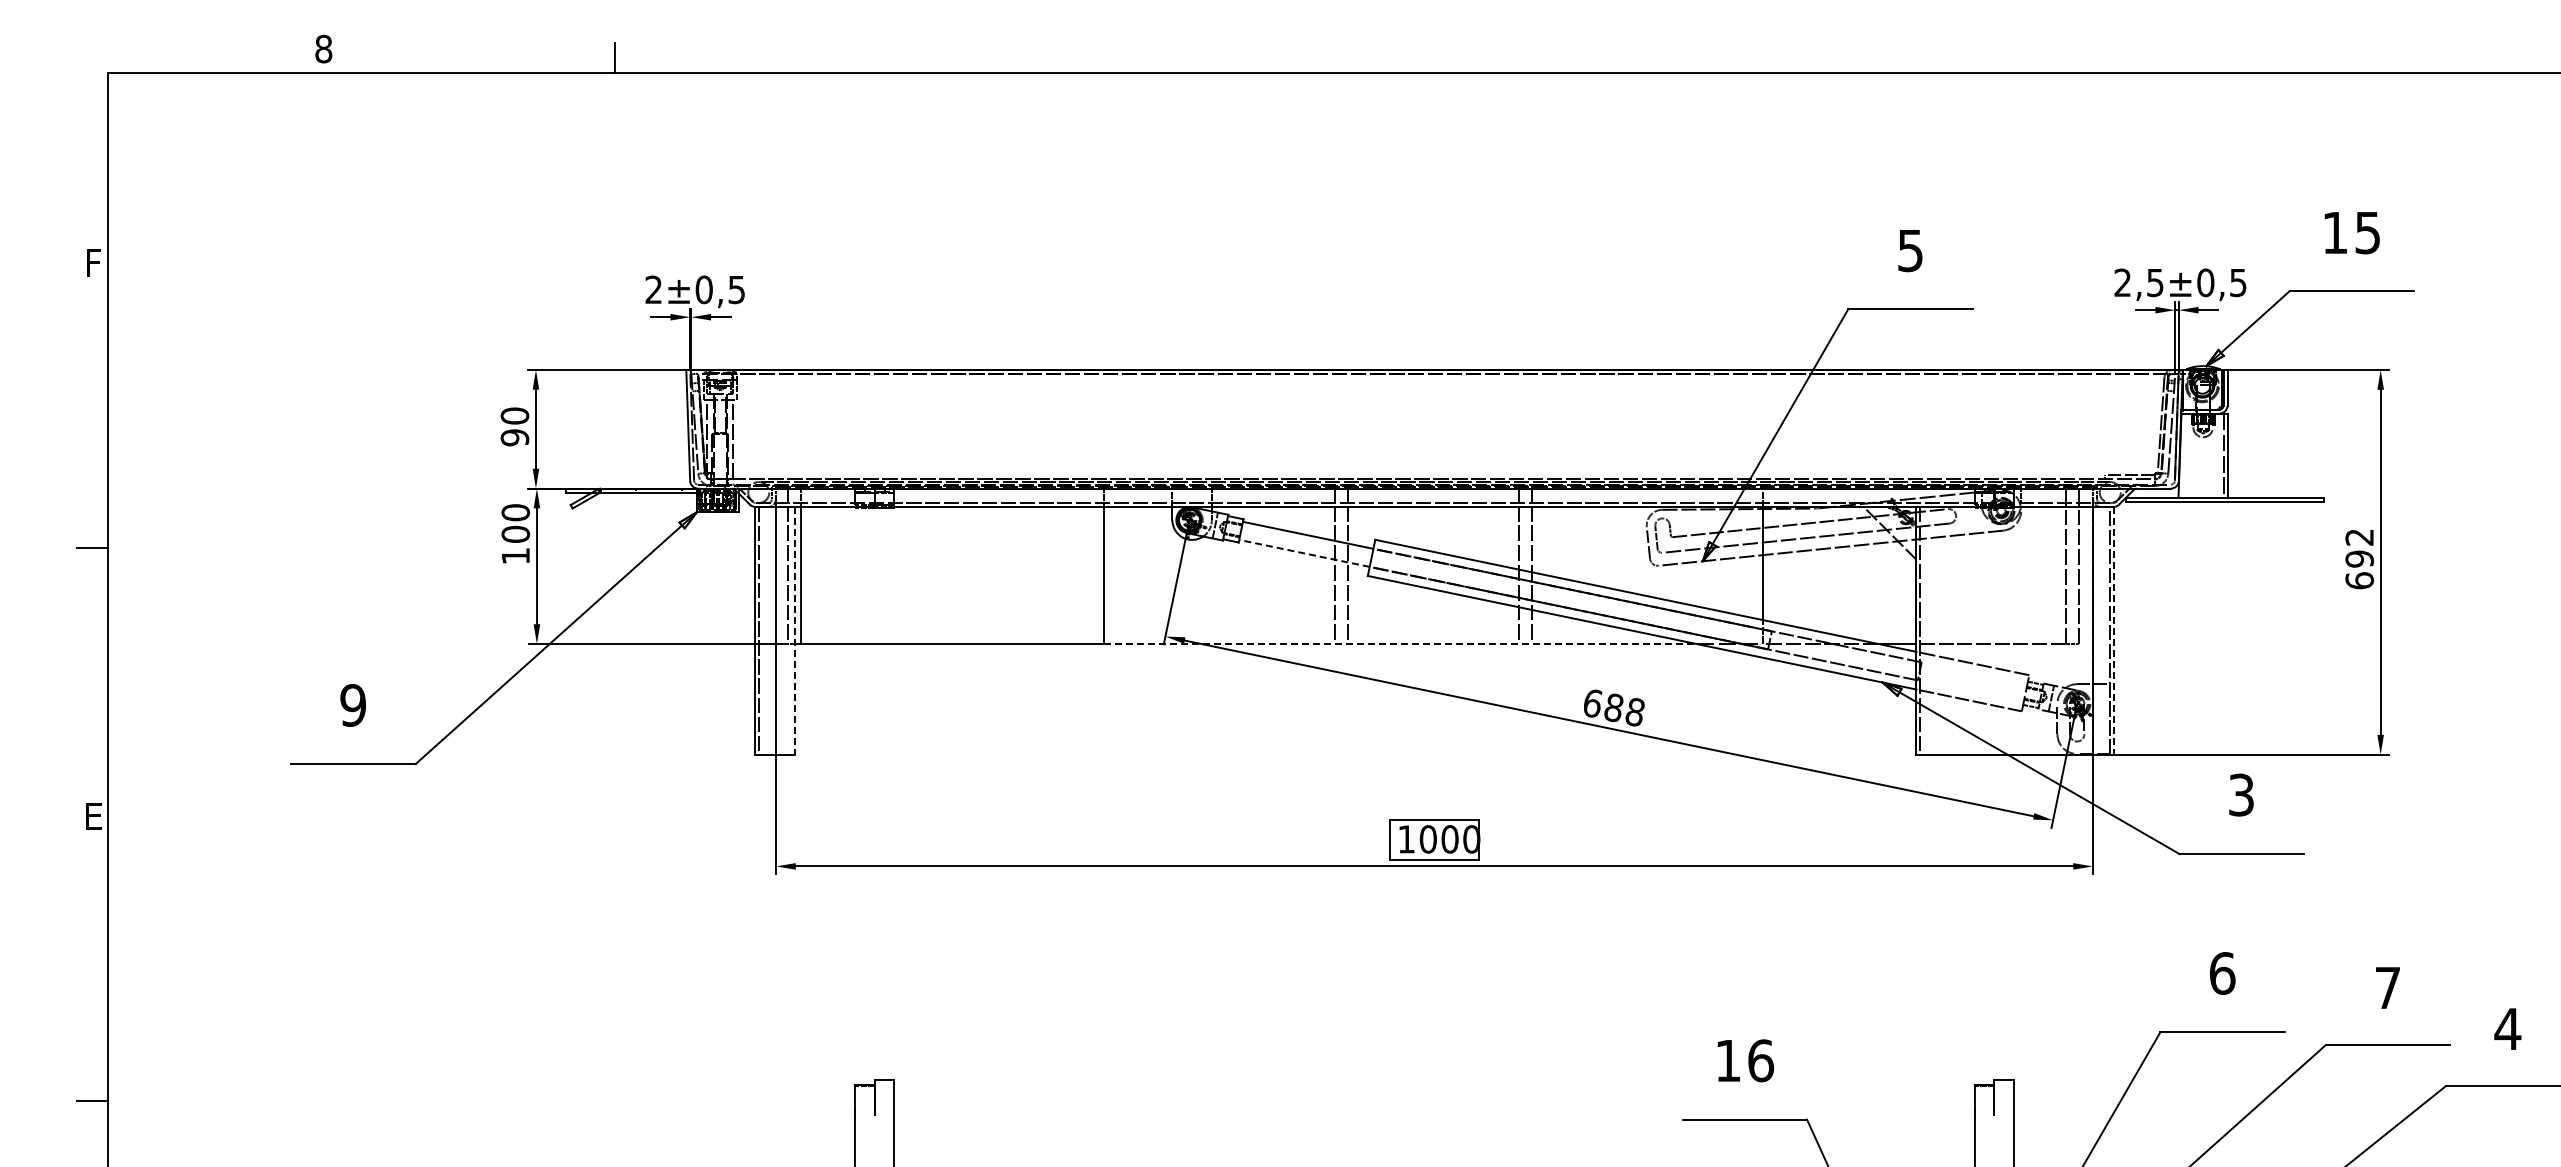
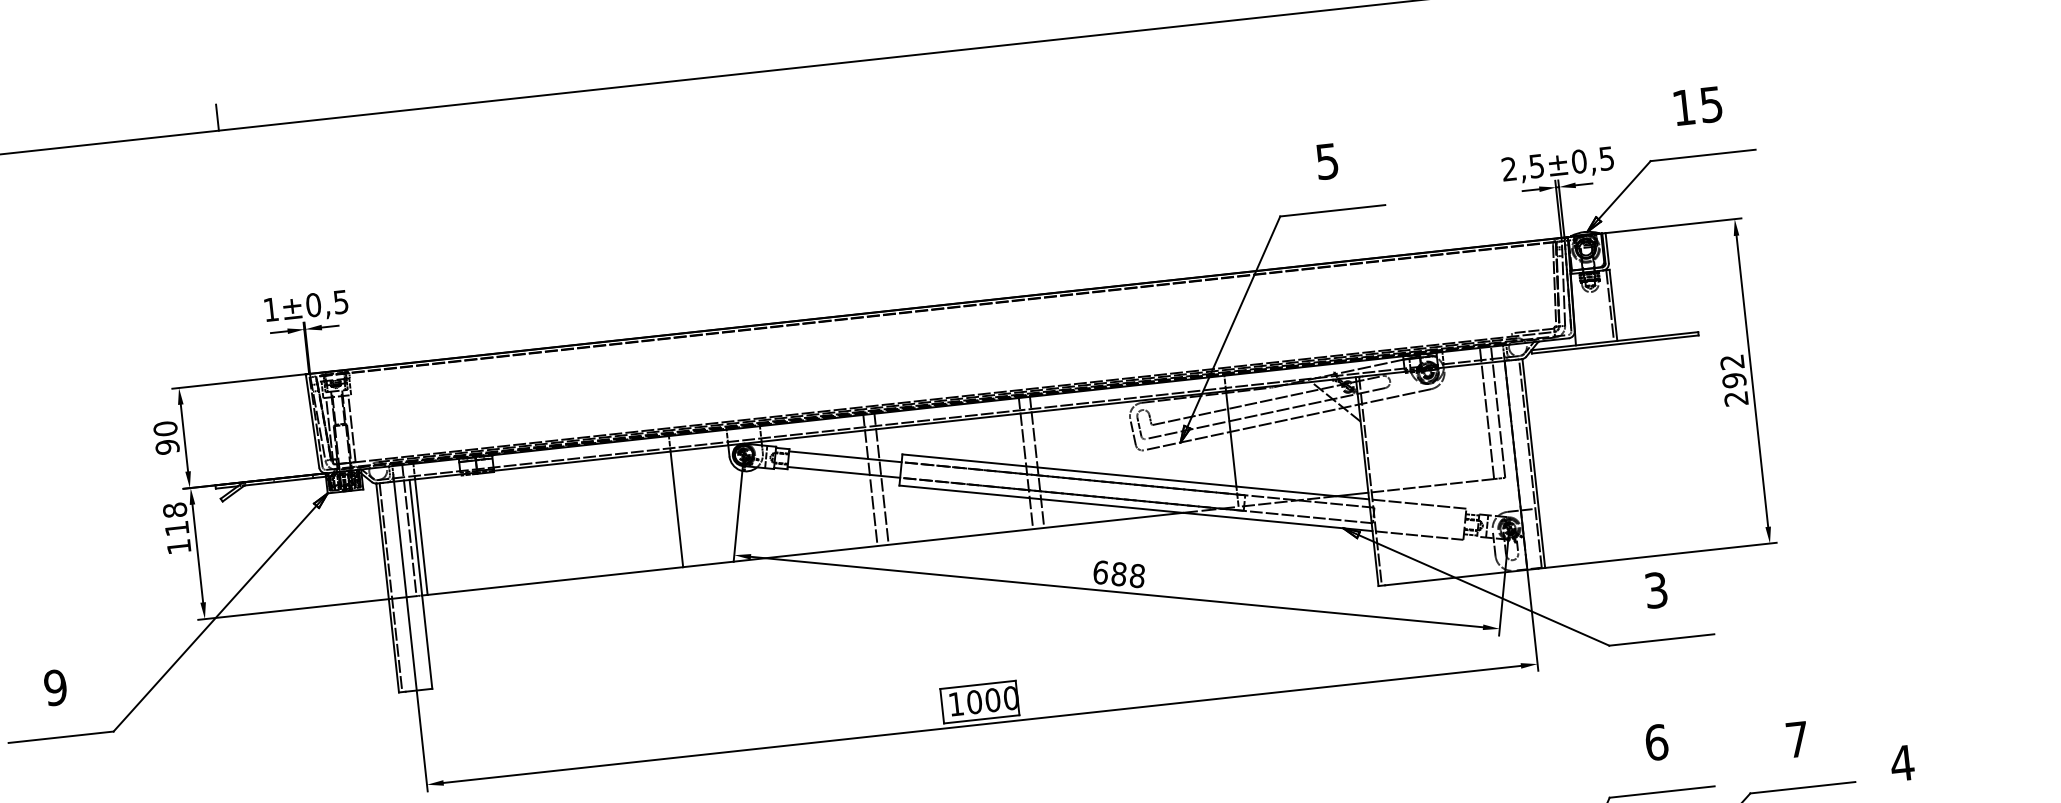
text: (653, 289) -> (270, 309), 2 -> 1
text: (515, 523) -> (175, 519), 100 -> 118
line: (1304, 553) -> (843, 472), dashed -> solid
text: (2359, 580) -> (1736, 398), 692 -> 292
line: (794, 630) -> (420, 584), dashed -> solid
line: (2114, 630) -> (1534, 463), dashed -> solid
line: (1400, 644) -> (933, 540), dashed -> solid

